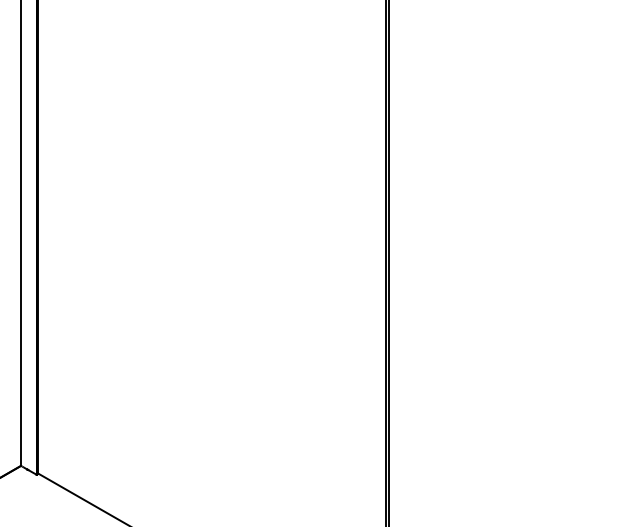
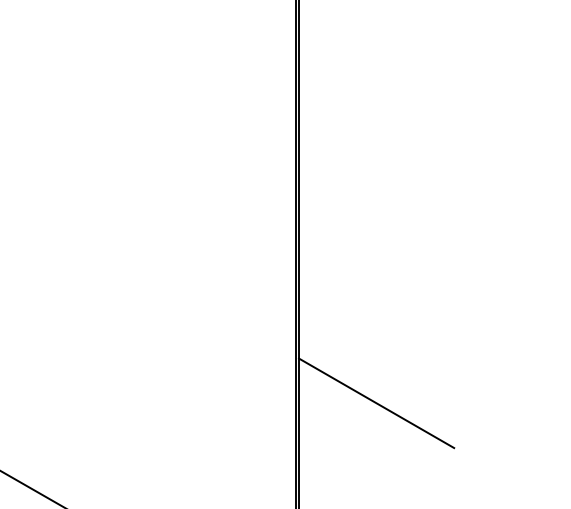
line: (468, 430) -> (376, 403), added

